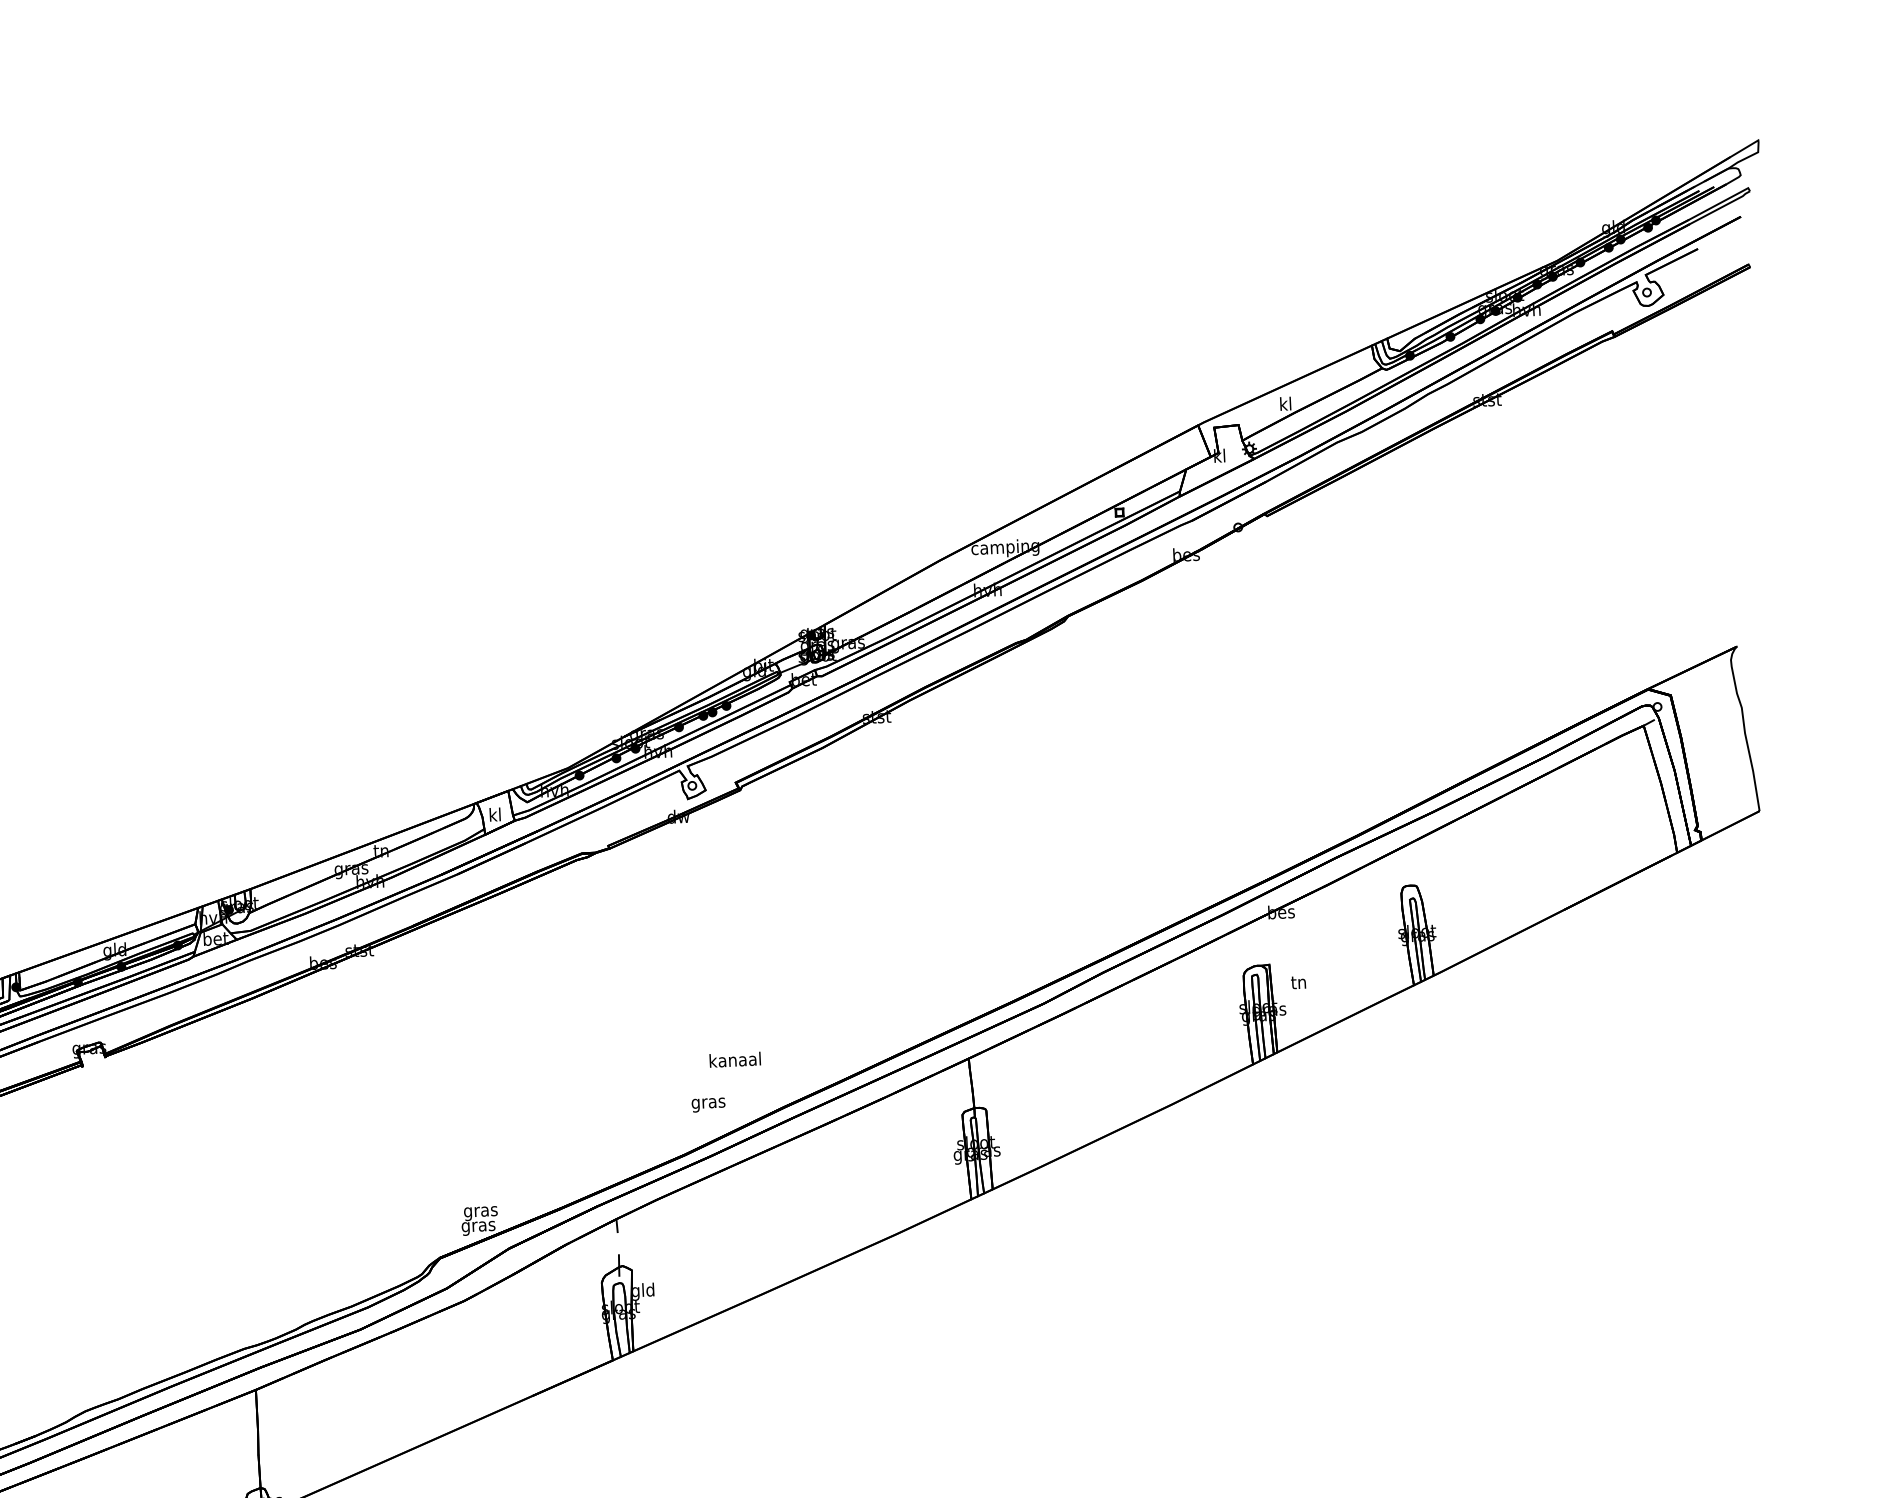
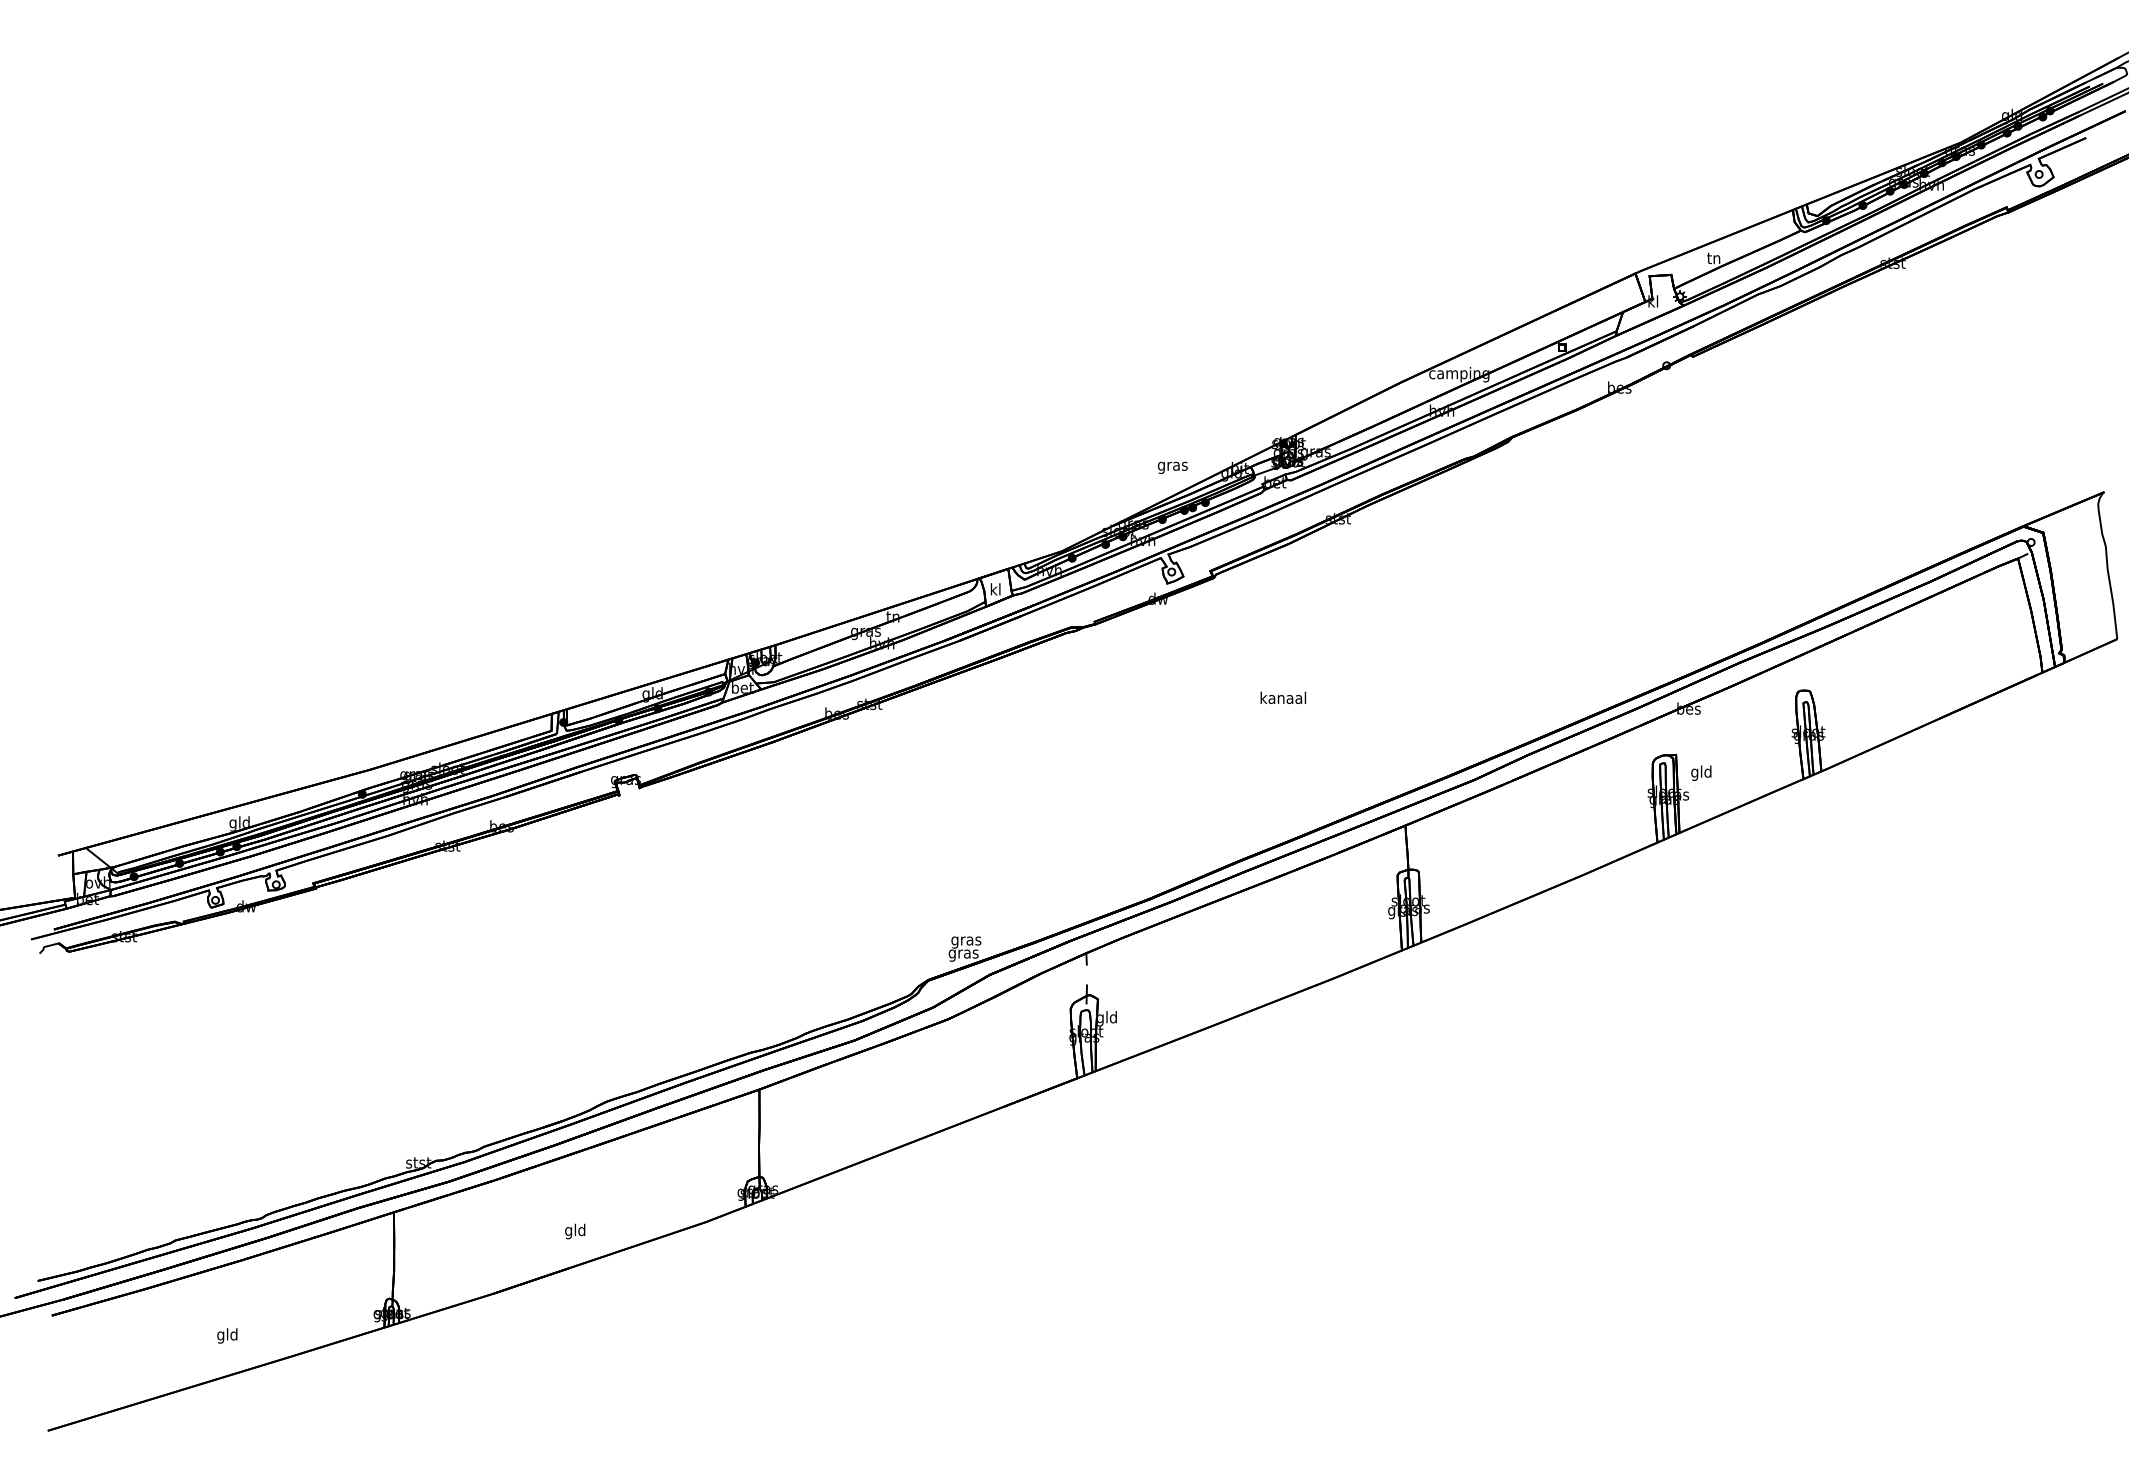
text: (1285, 404) -> (1713, 258), kl -> tn
text: (1298, 983) -> (1701, 772), tn -> gld
text: (734, 1059) -> (1282, 697), moved
text: (708, 1104) -> (1172, 467), moved

